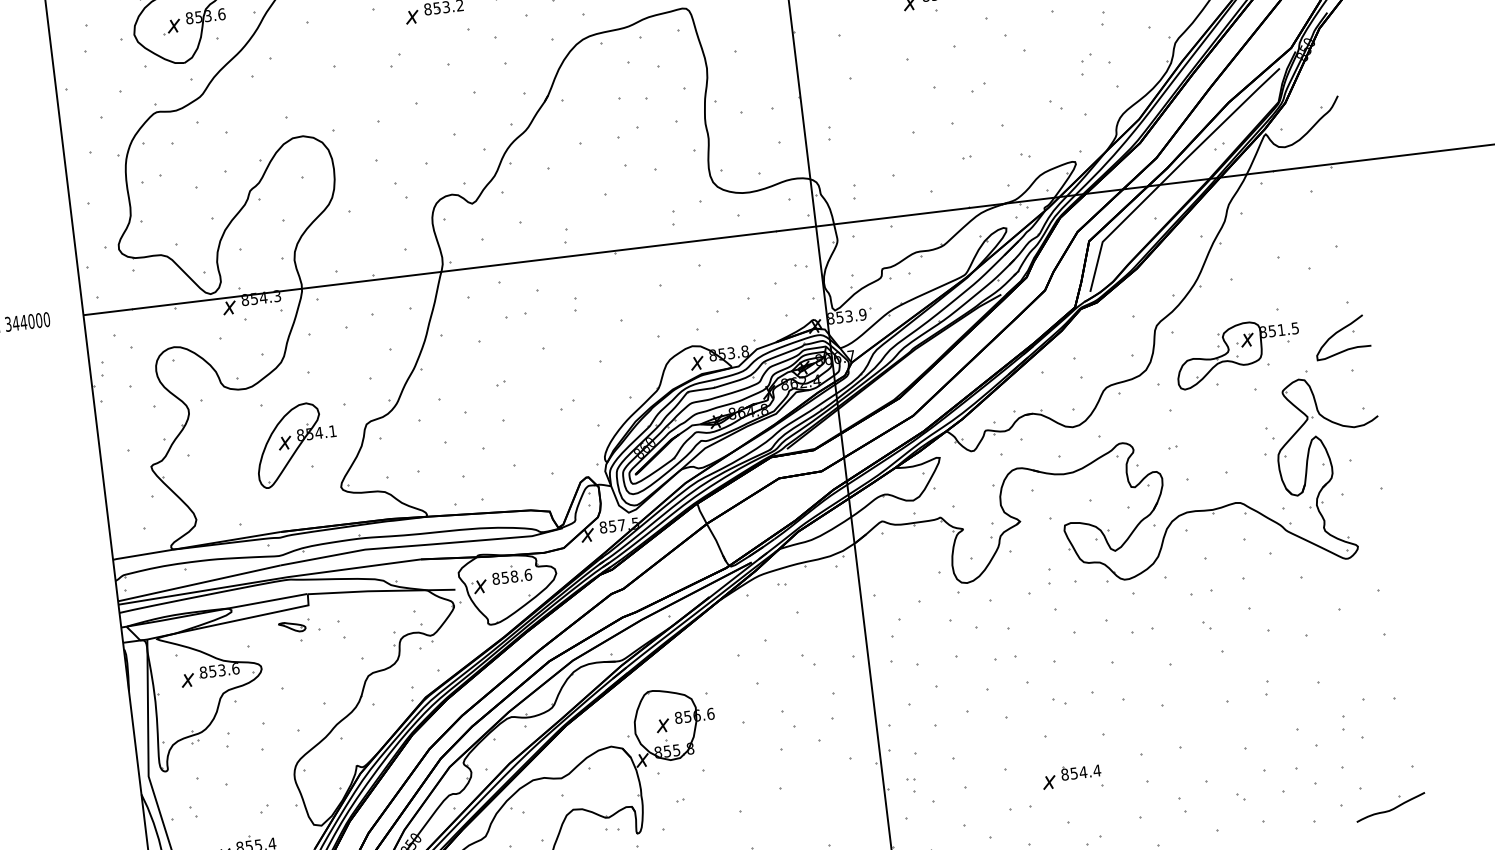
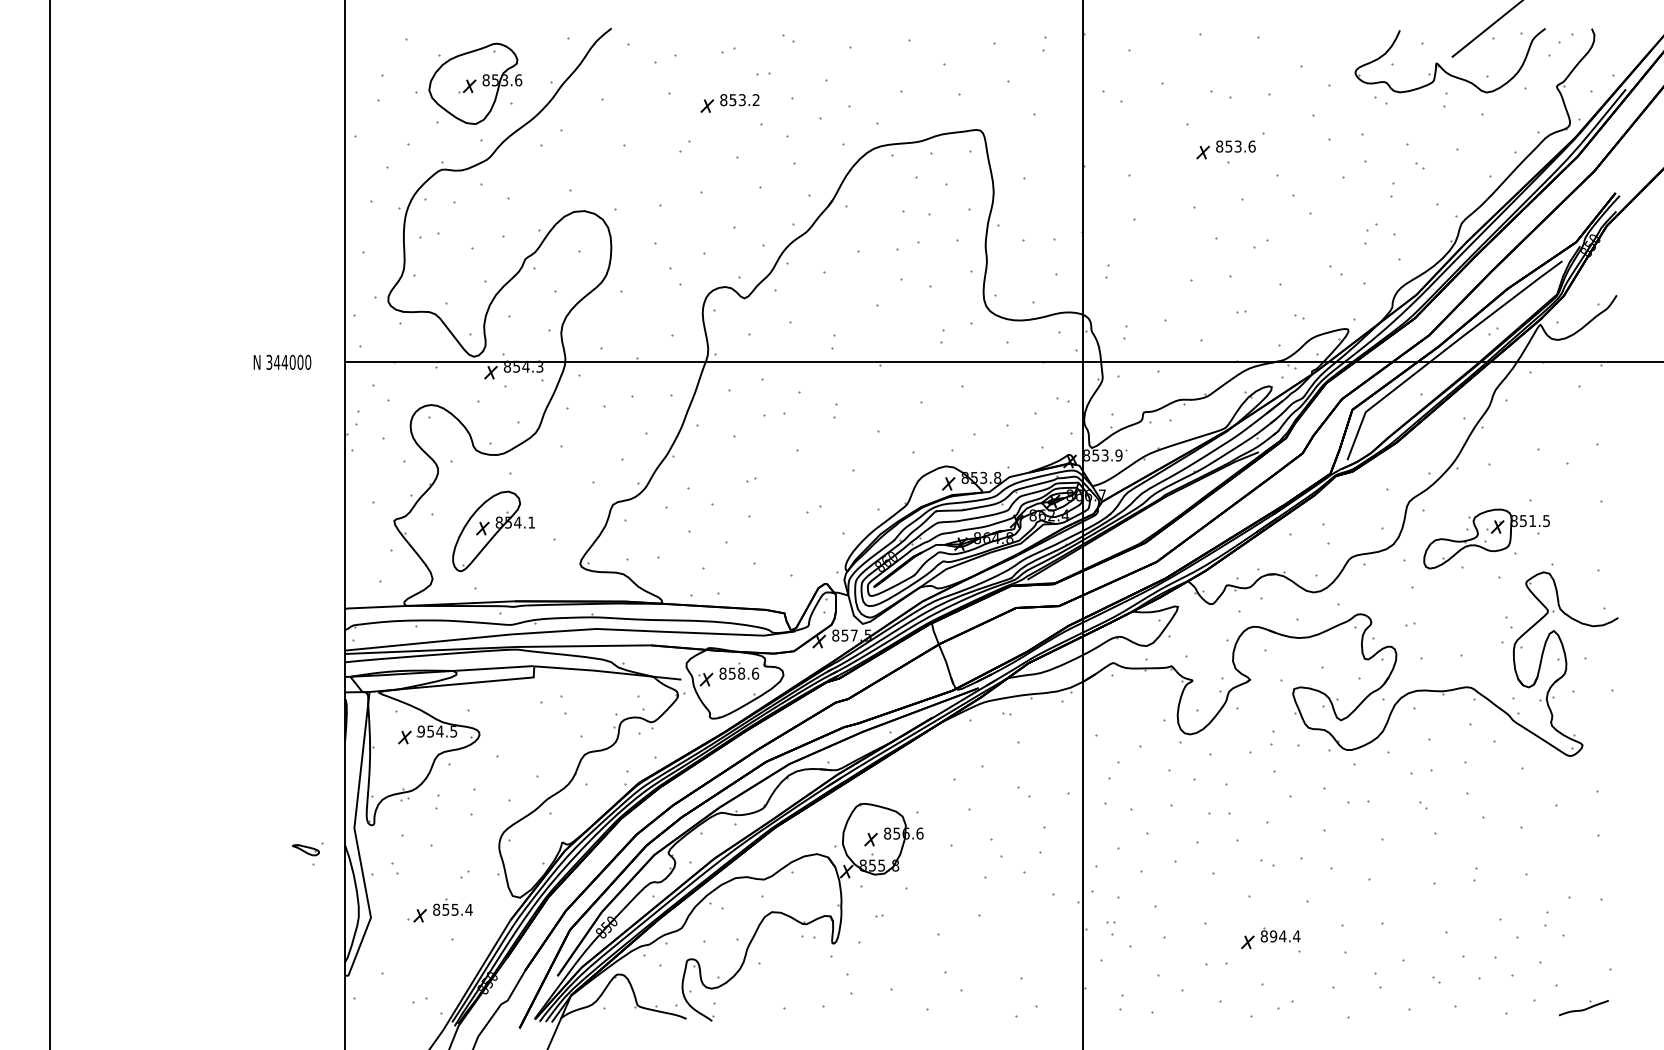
part: (1341, 337) -> (1591, 535), removed
part: (295, 444) -> (493, 531), moved
part: (294, 630) -> (307, 853), moved
text: (219, 670) -> (437, 731), 853.6 -> 954.5
text: (1074, 773) -> (1273, 936), 854.4 -> 894.4
part: (1390, 806) -> (1583, 1007), size x0.7

